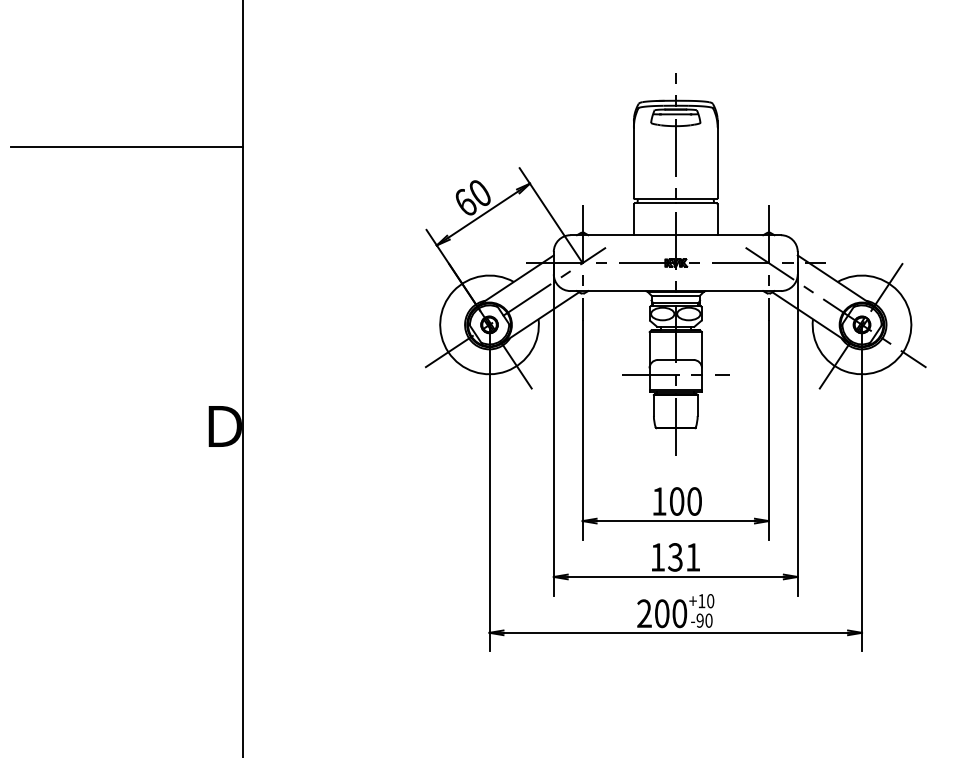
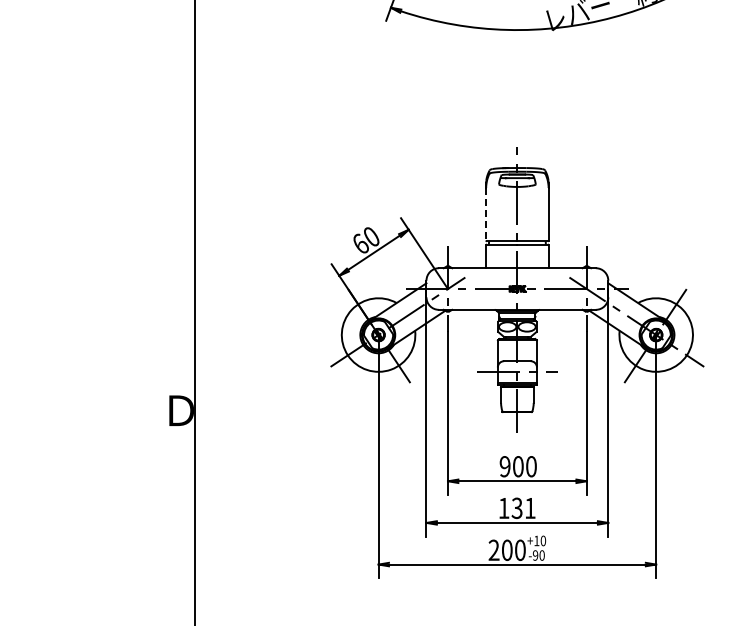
line: (125, 147) -> (107, 202), removed
line: (634, 163) -> (486, 214), solid -> dashed
text: (658, 501) -> (504, 466), 100 -> 900

